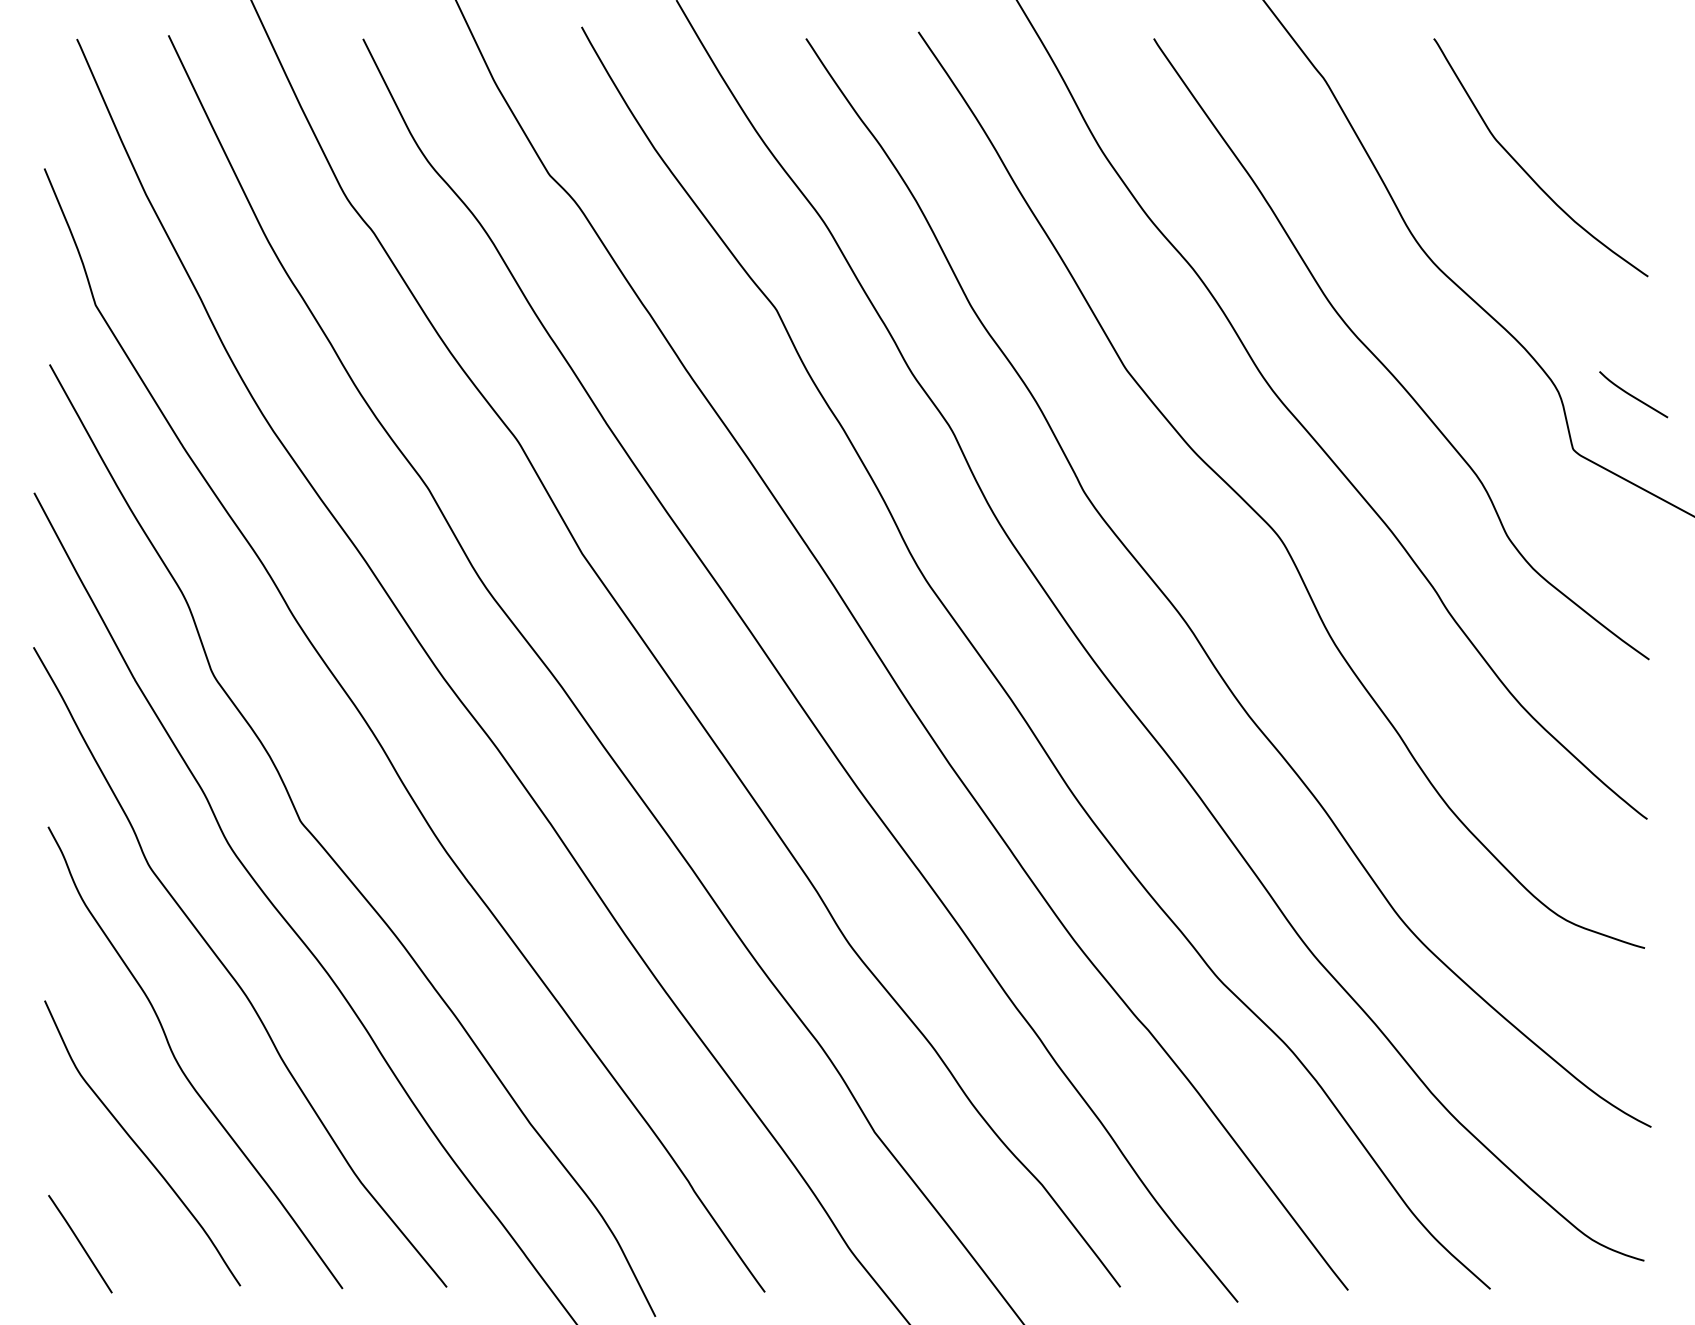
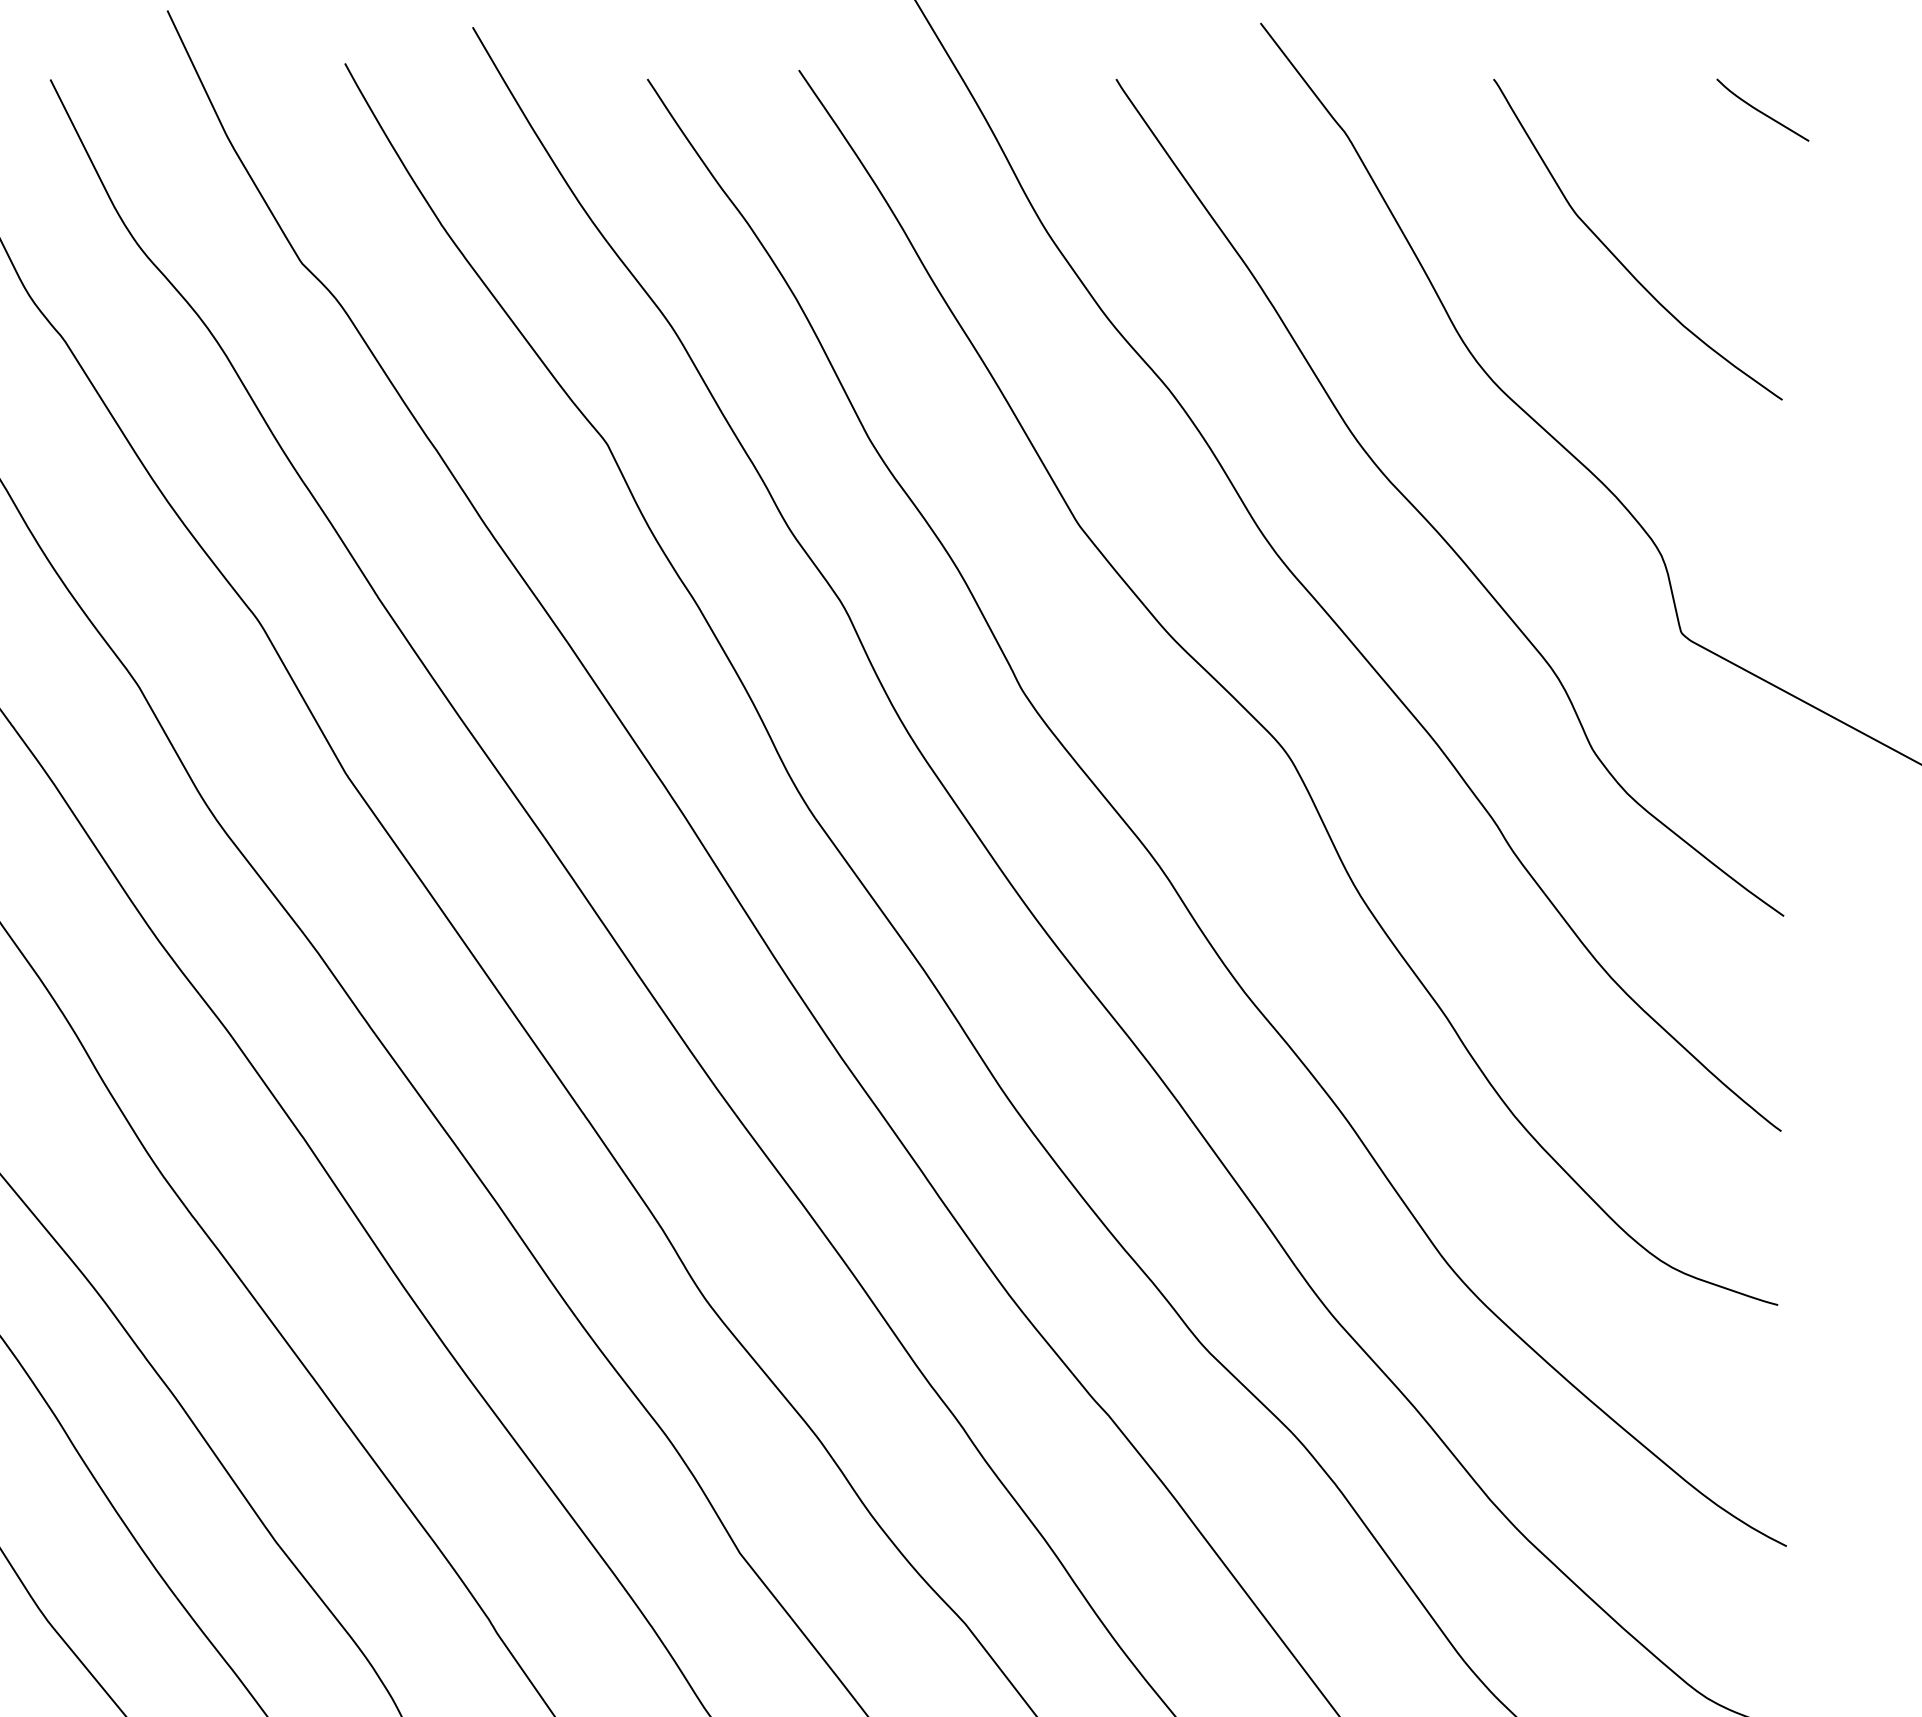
curve: (1633, 395) -> (1762, 111), moved

